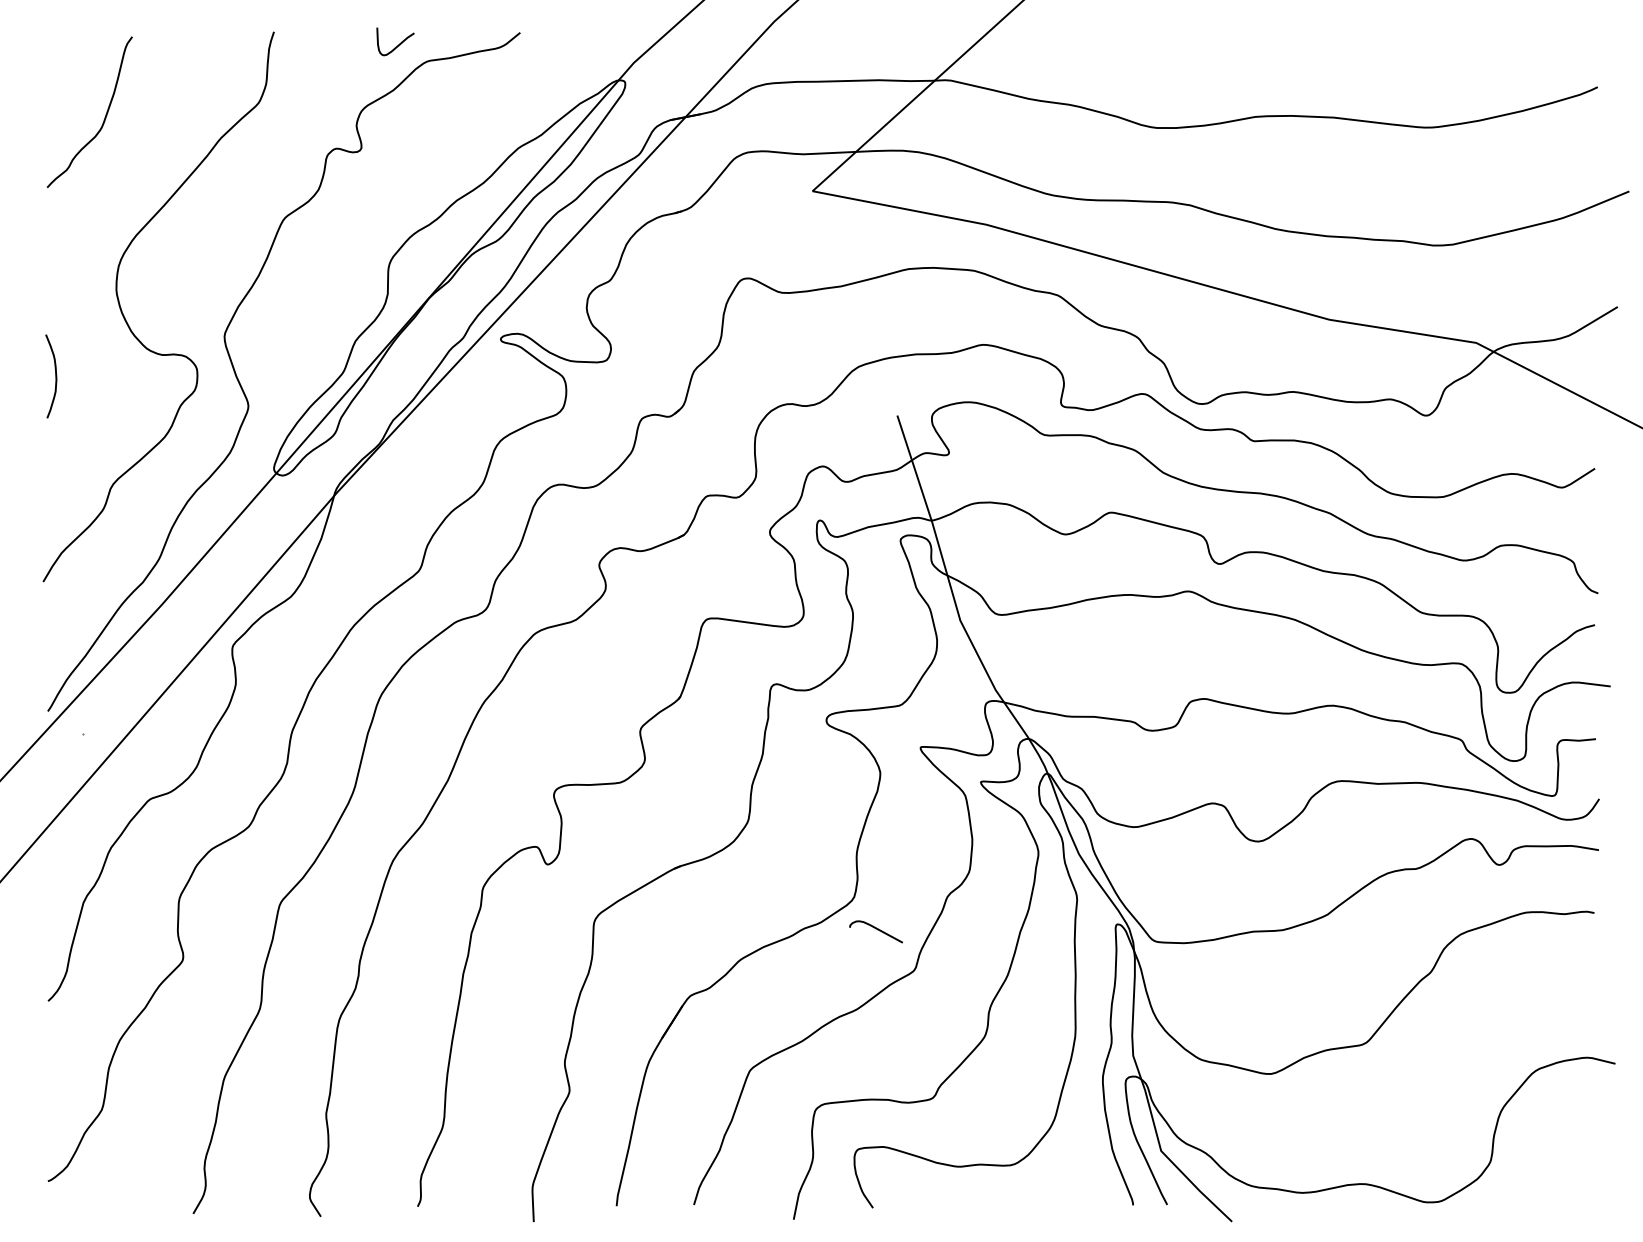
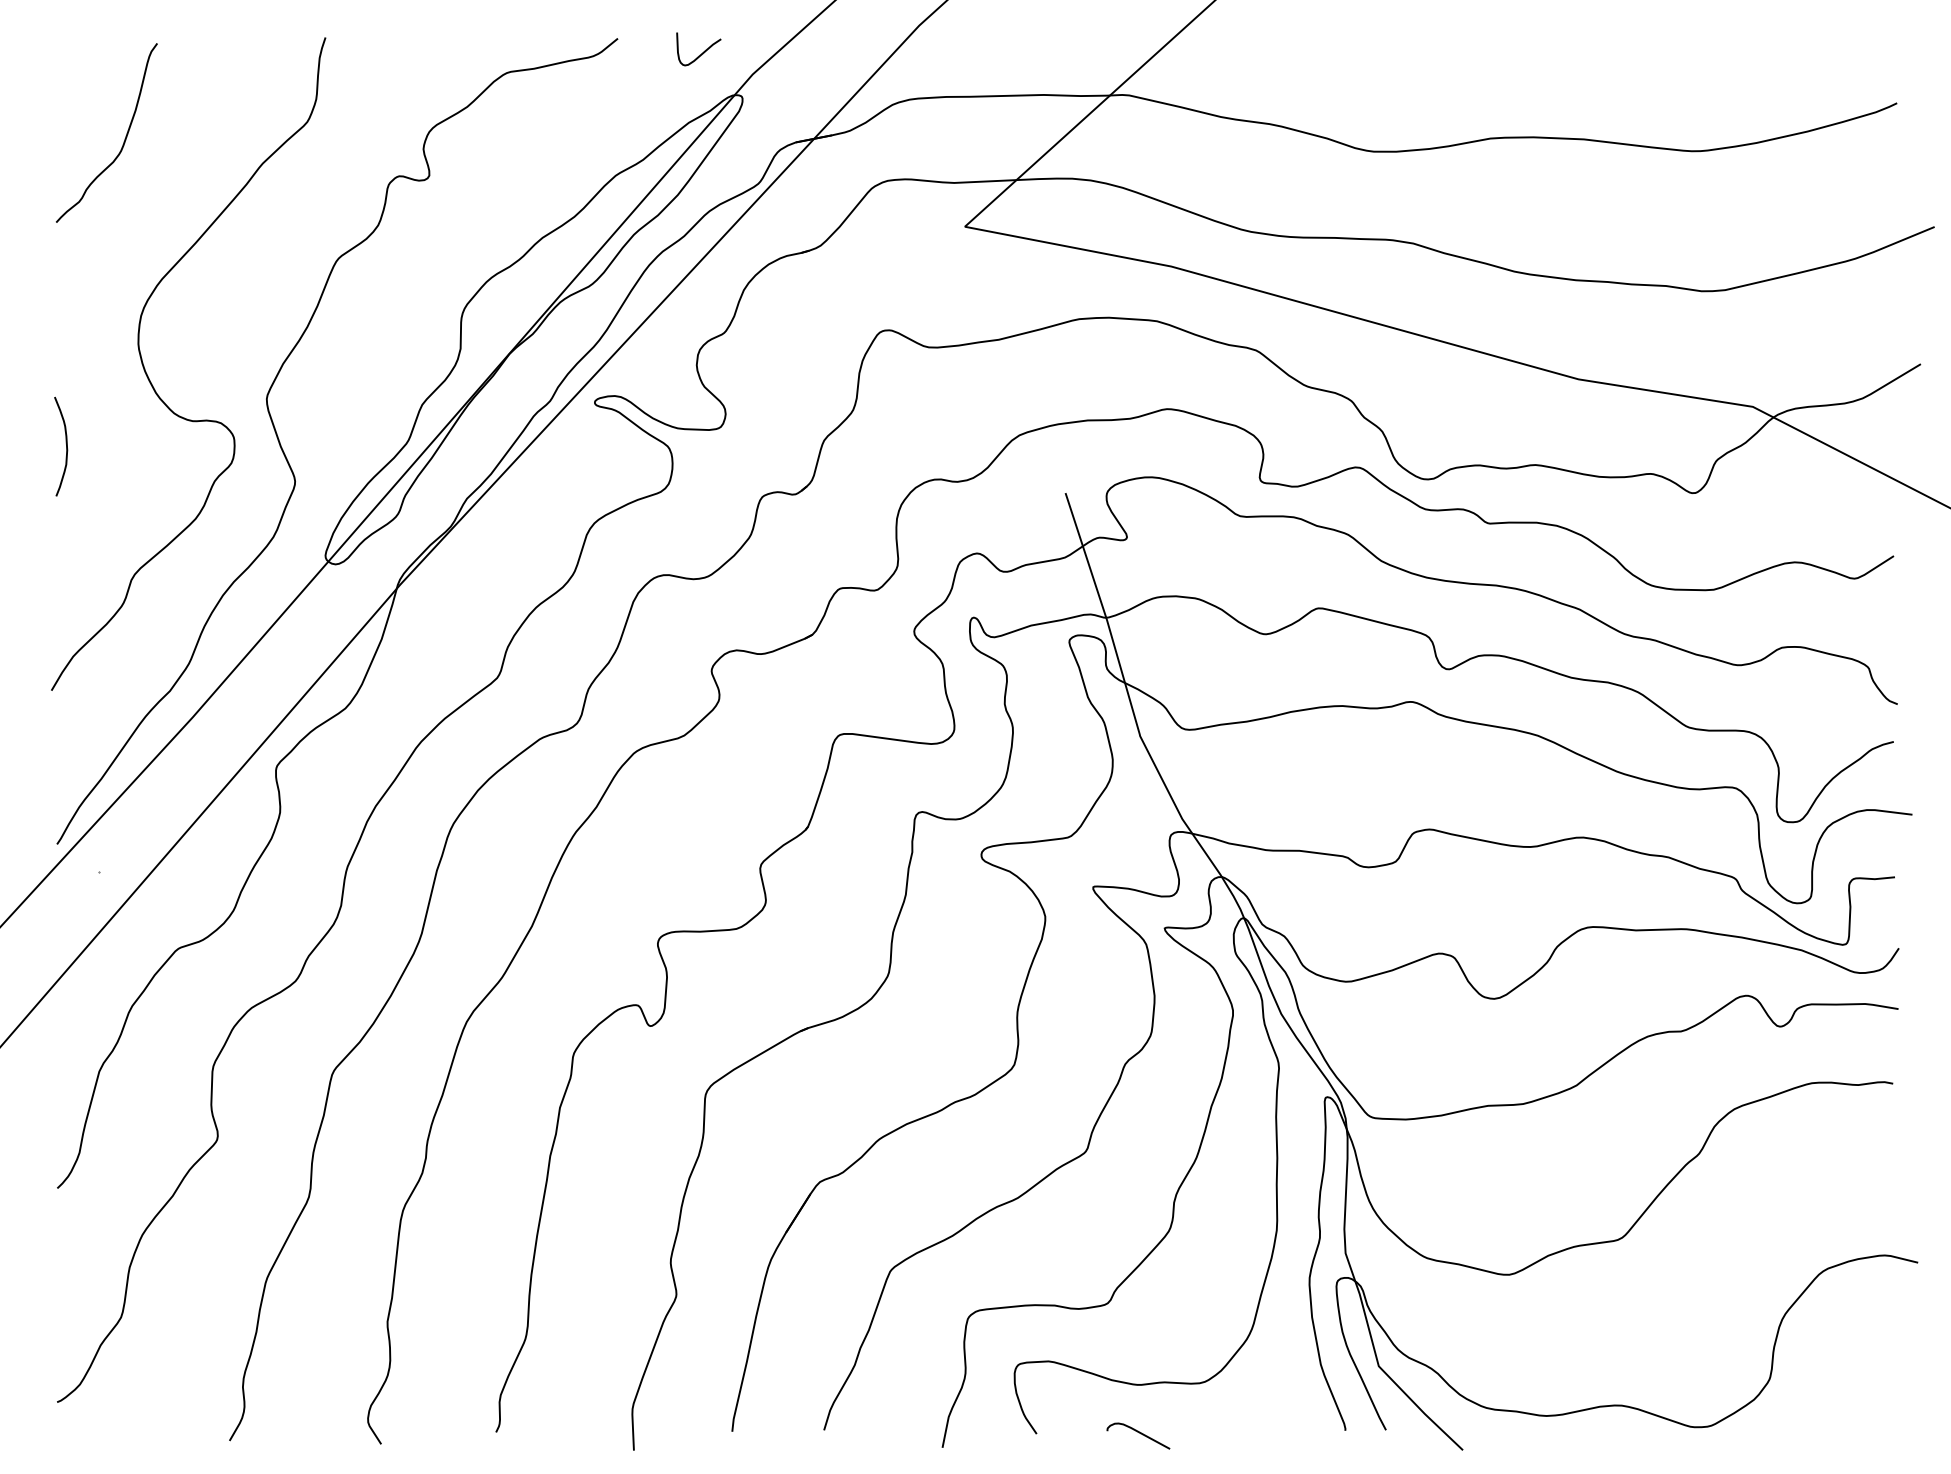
curve: (398, 44) -> (702, 52), moved
curve: (877, 929) -> (1139, 1433), moved

